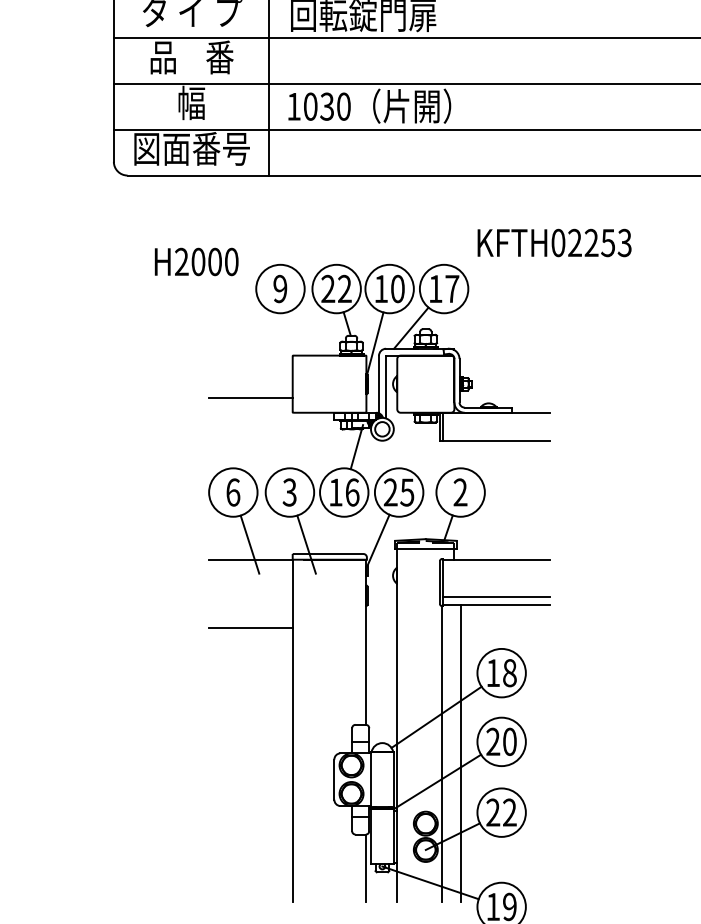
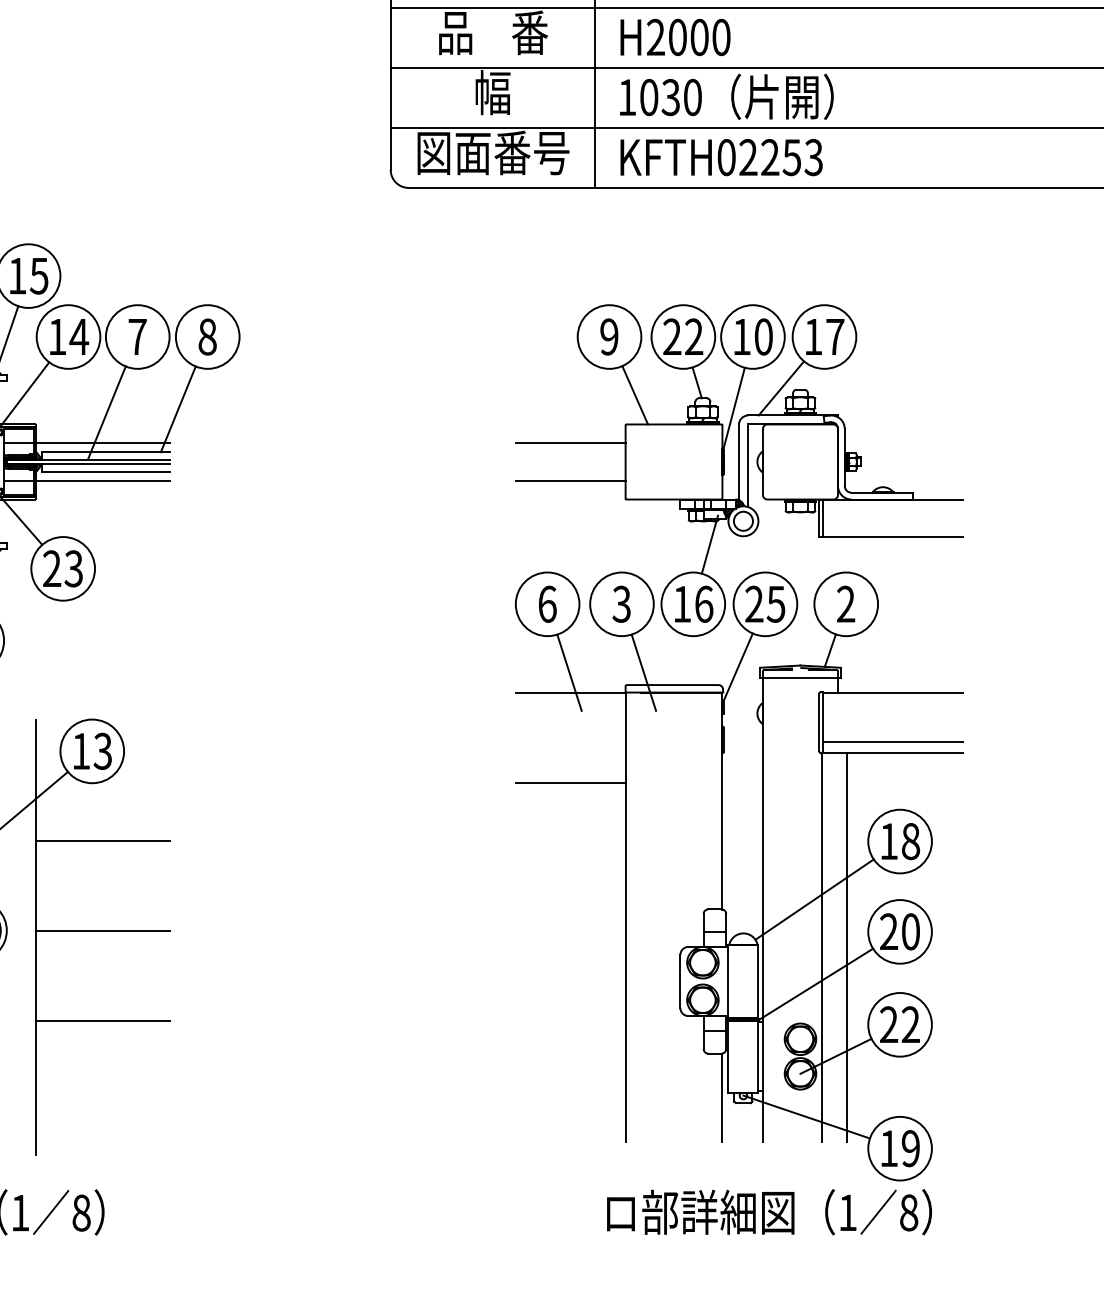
text: (554, 242) -> (721, 157), moved
text: (196, 262) -> (675, 37), moved
line: (300, 333) -> (635, 395), added
line: (250, 370) -> (570, 443), added

